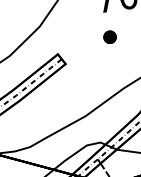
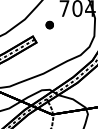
part: (109, 36) -> (49, 24), moved

